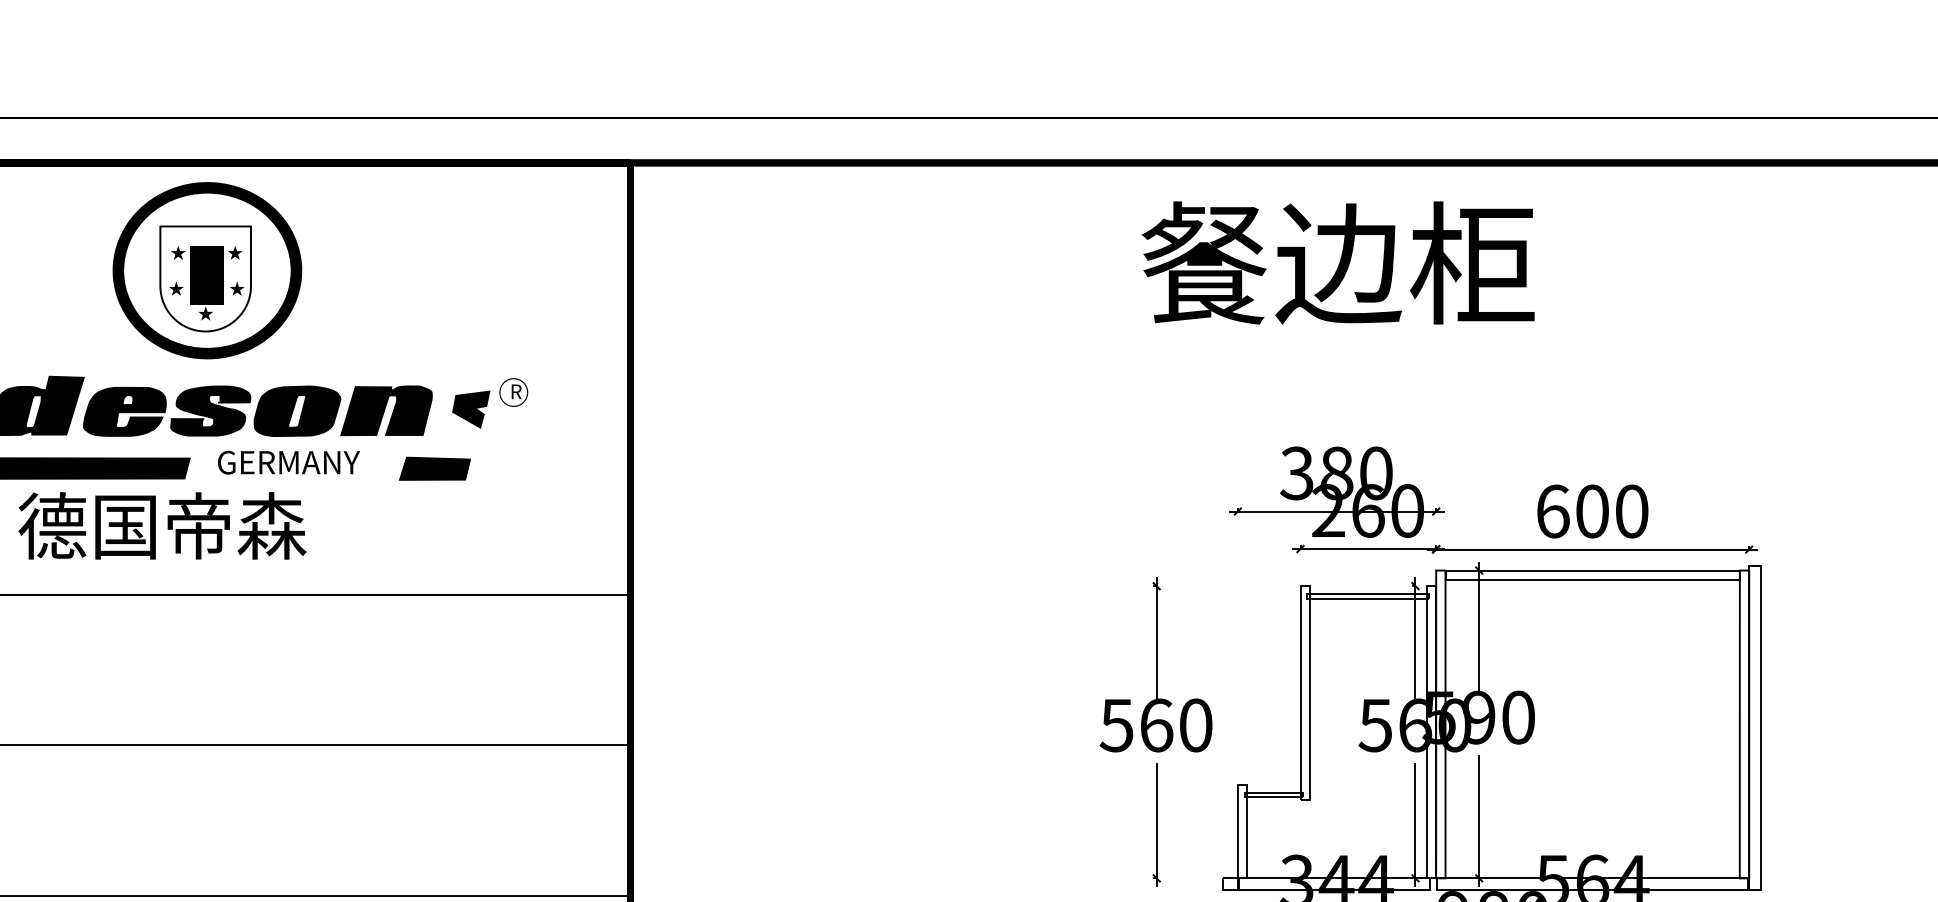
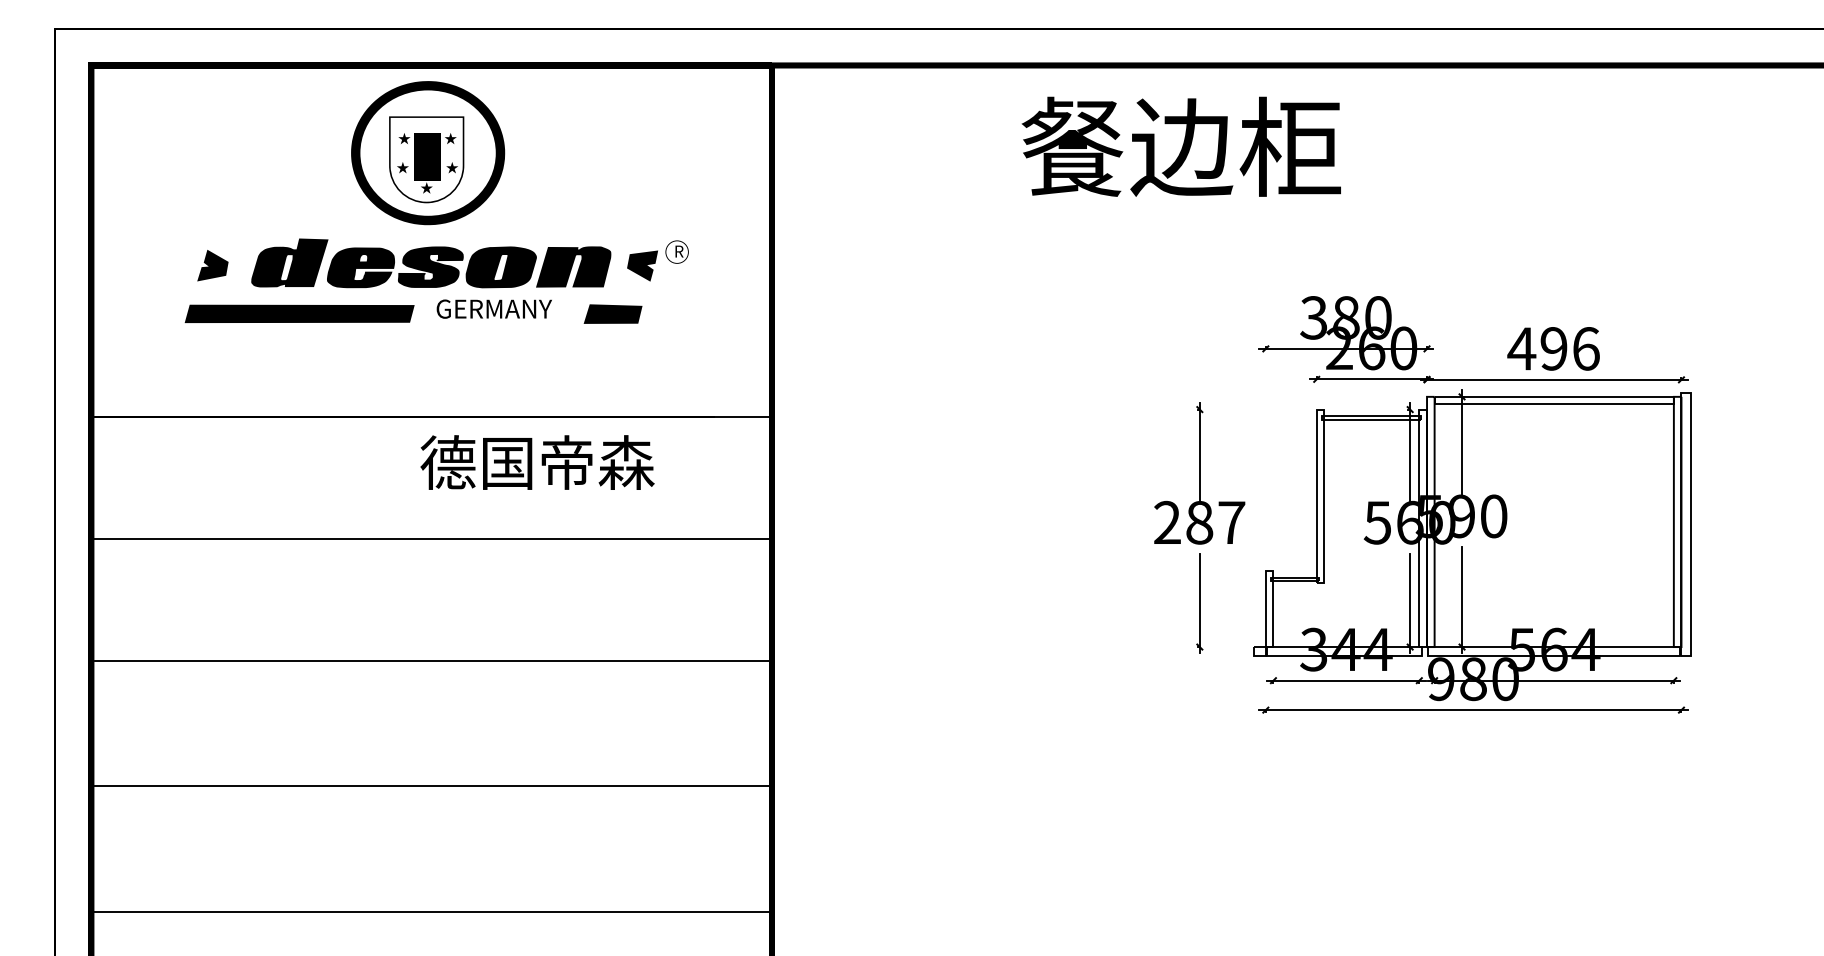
text: (1337, 262) -> (1180, 146), moved
text: (1591, 511) -> (1553, 348), 600 -> 496
text: (162, 525) -> (537, 462), moved
text: (1156, 725) -> (1199, 522), 560 -> 287

